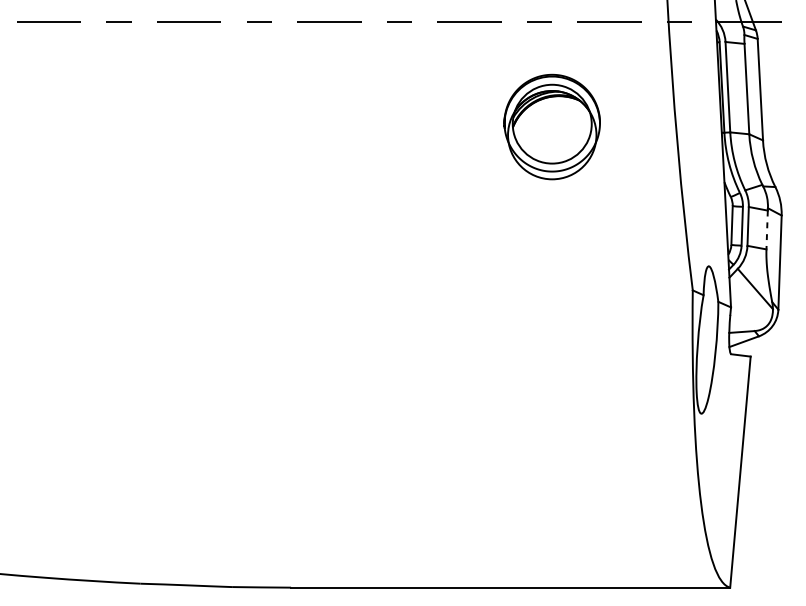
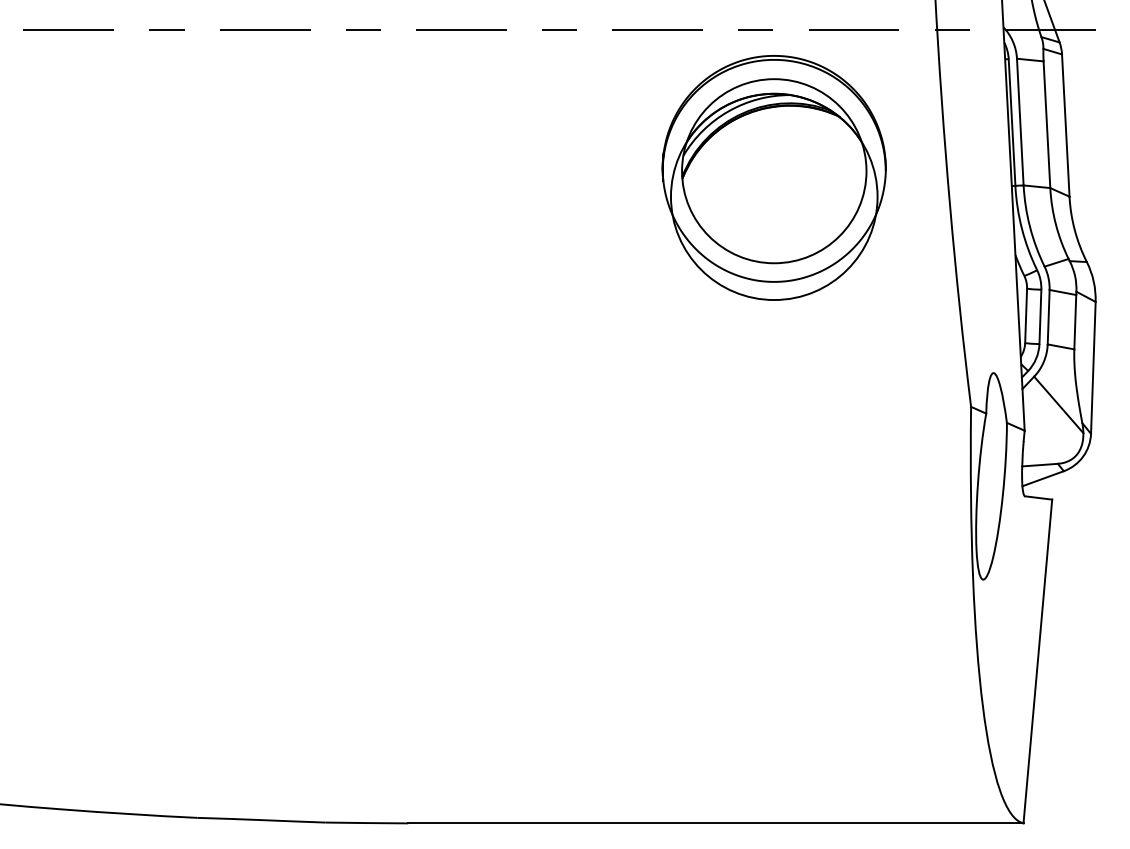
part: (551, 126) -> (773, 177), size x1.67
line: (767, 230) -> (1075, 322), dashed -> solid

